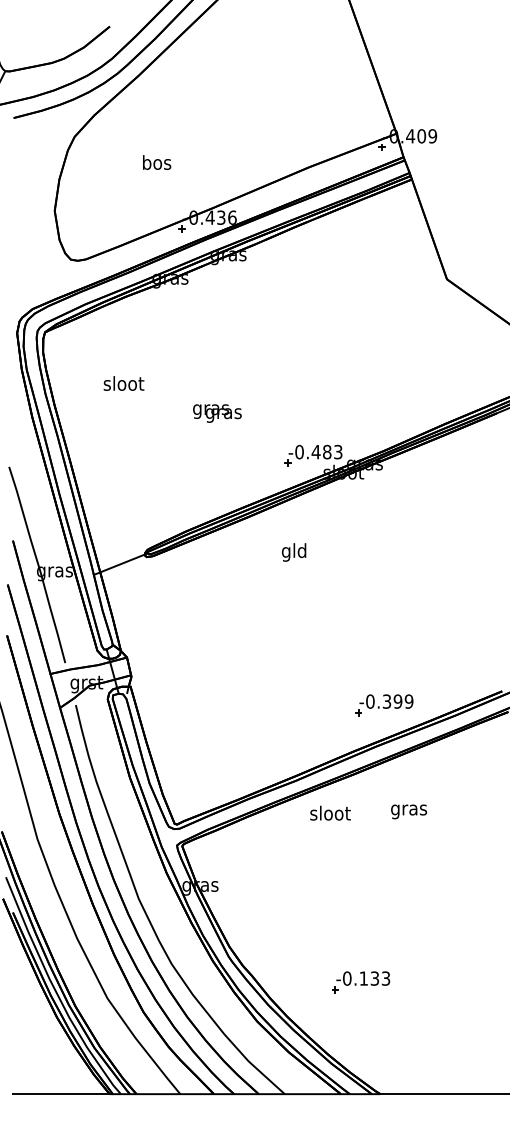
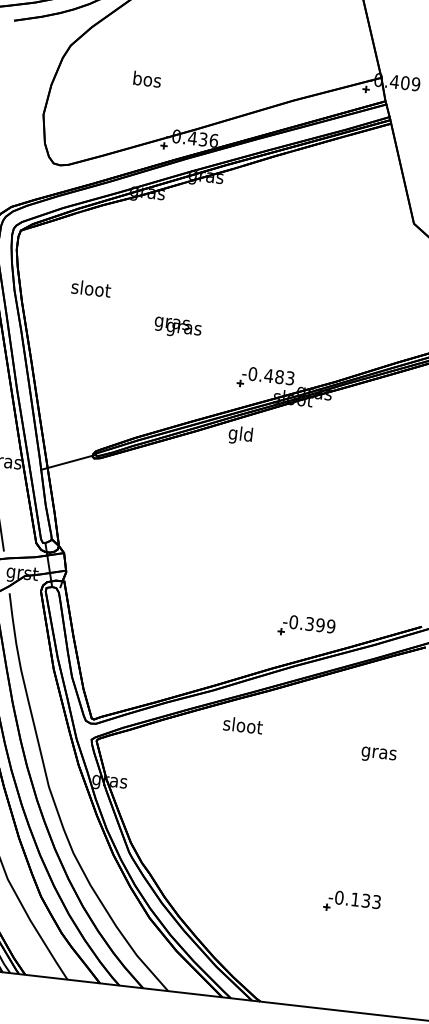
text: (293, 552) -> (240, 435), moved
text: (409, 811) -> (379, 754), moved
part: (361, 982) -> (352, 903), moved

